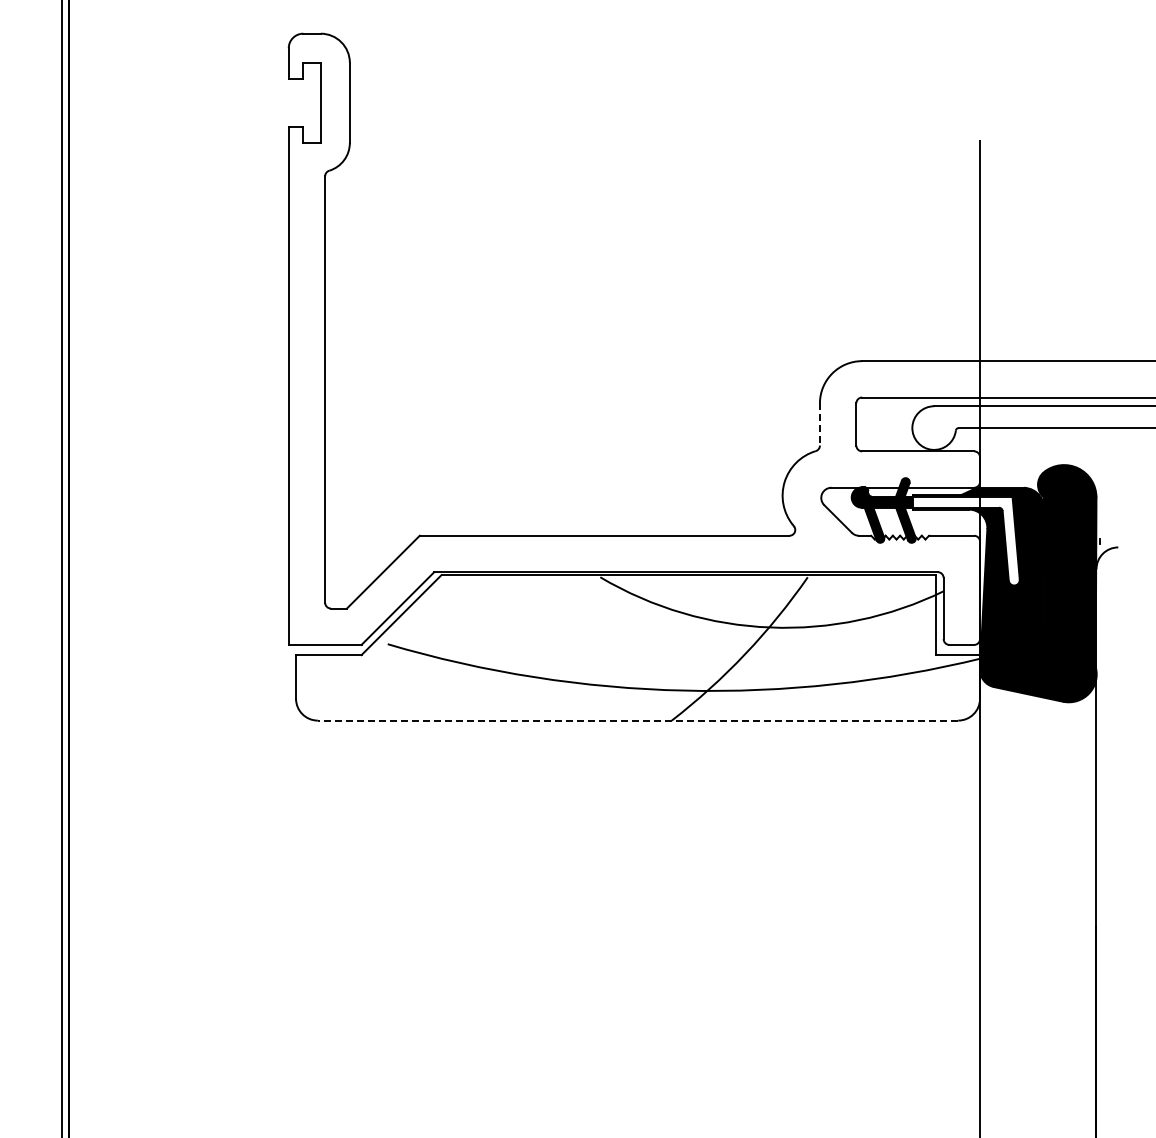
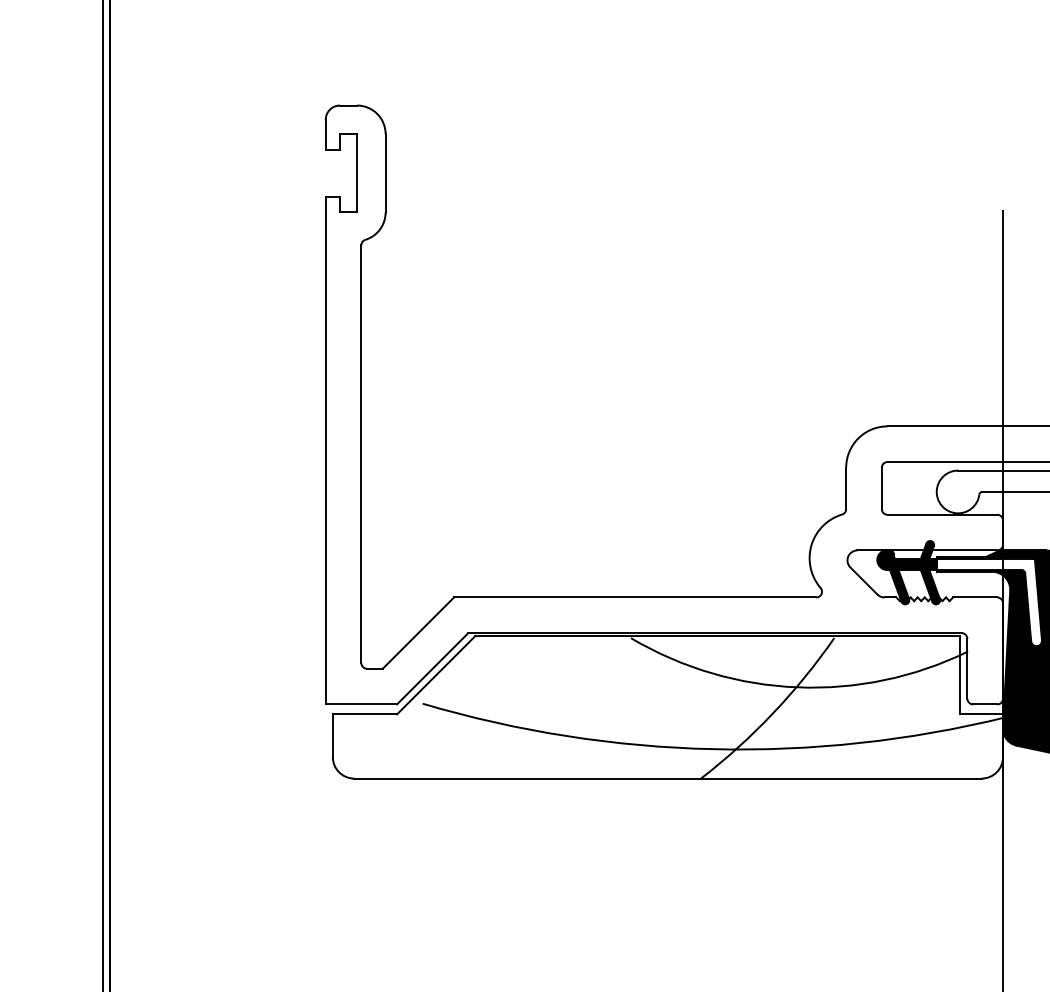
line: (819, 424) -> (845, 488), dashed -> solid
line: (637, 720) -> (667, 778), dashed -> solid

